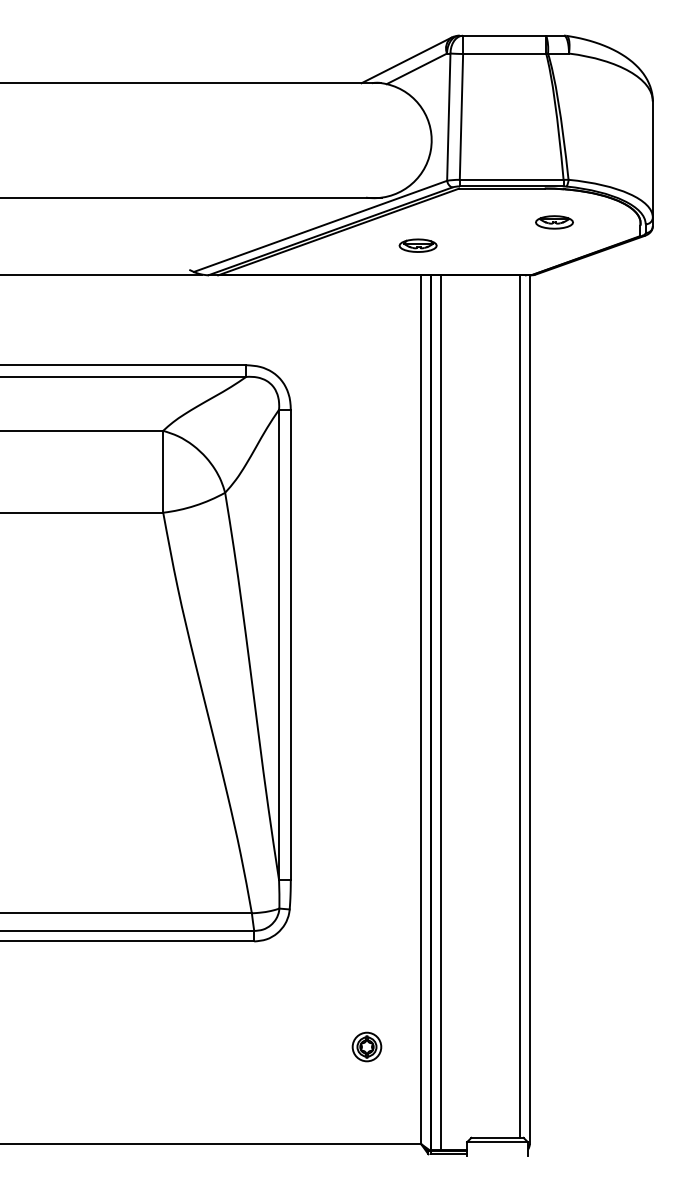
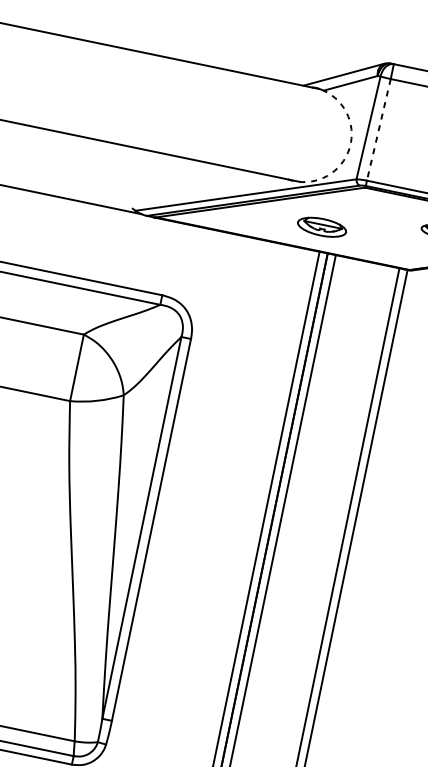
line: (461, 116) -> (378, 129), solid -> dashed
arc: (430, 150) -> (348, 151), solid -> dashed
part: (417, 245) -> (321, 226), size x1.6

